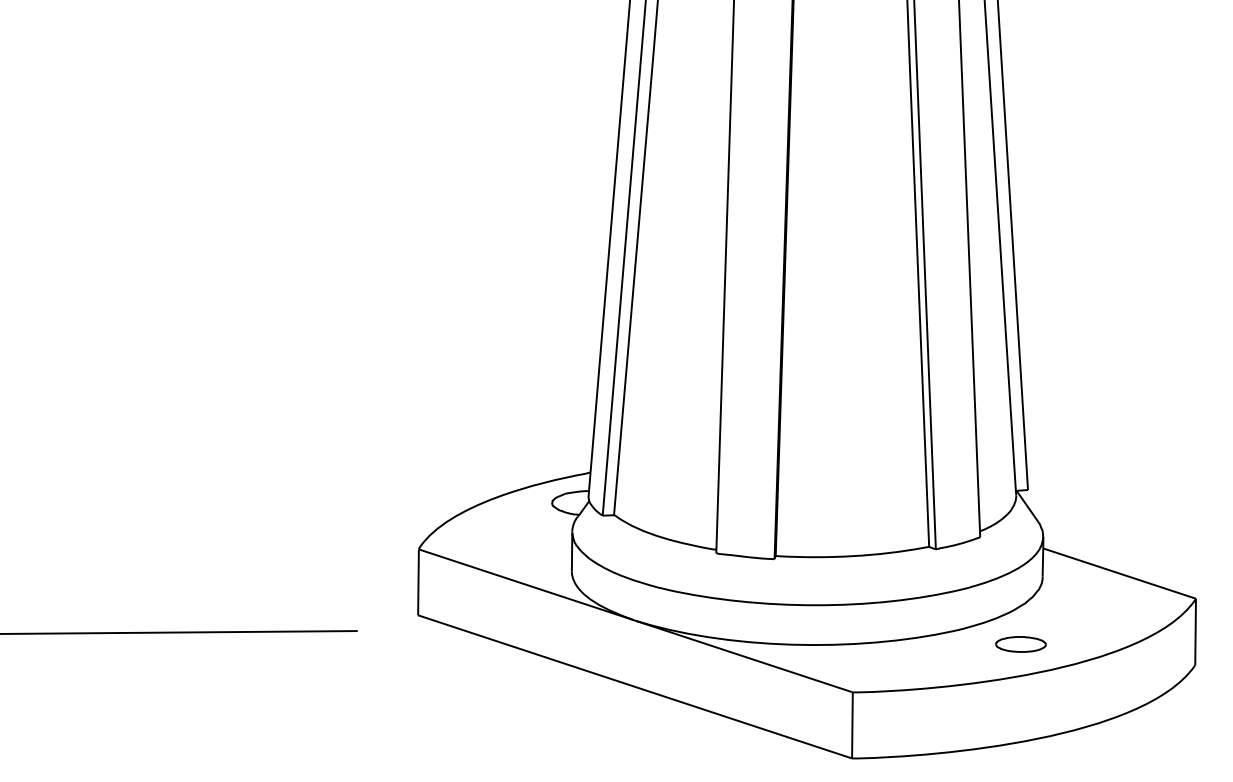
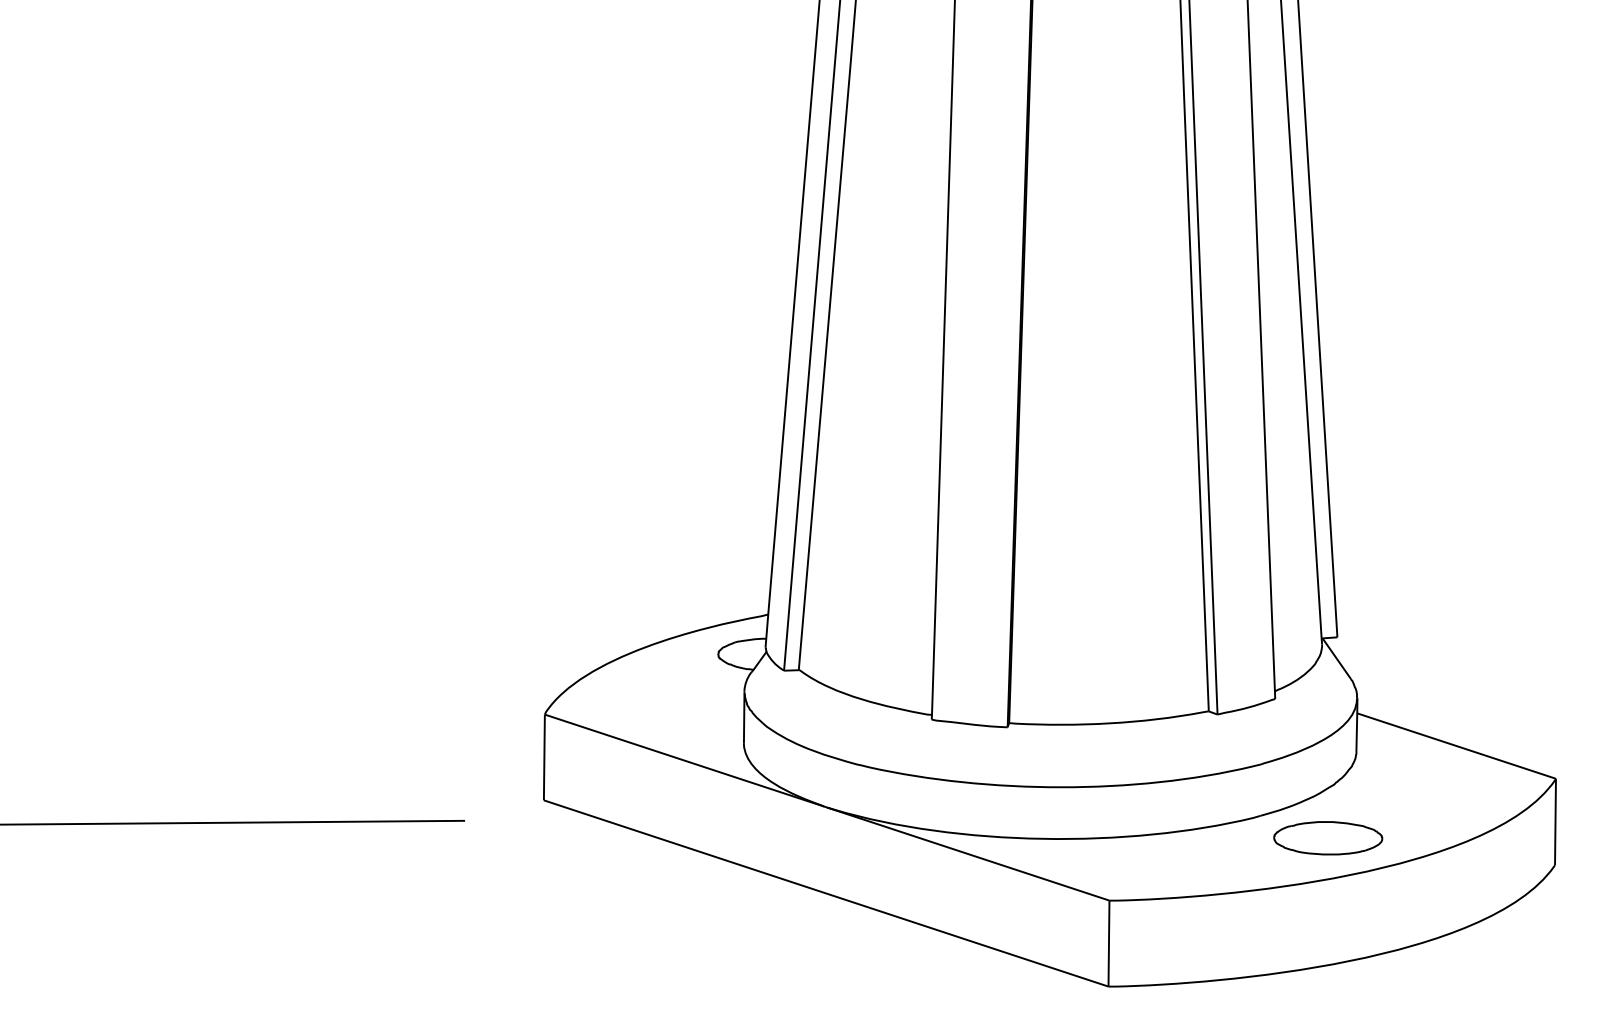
part: (1020, 644) -> (1327, 838), size x1.67

